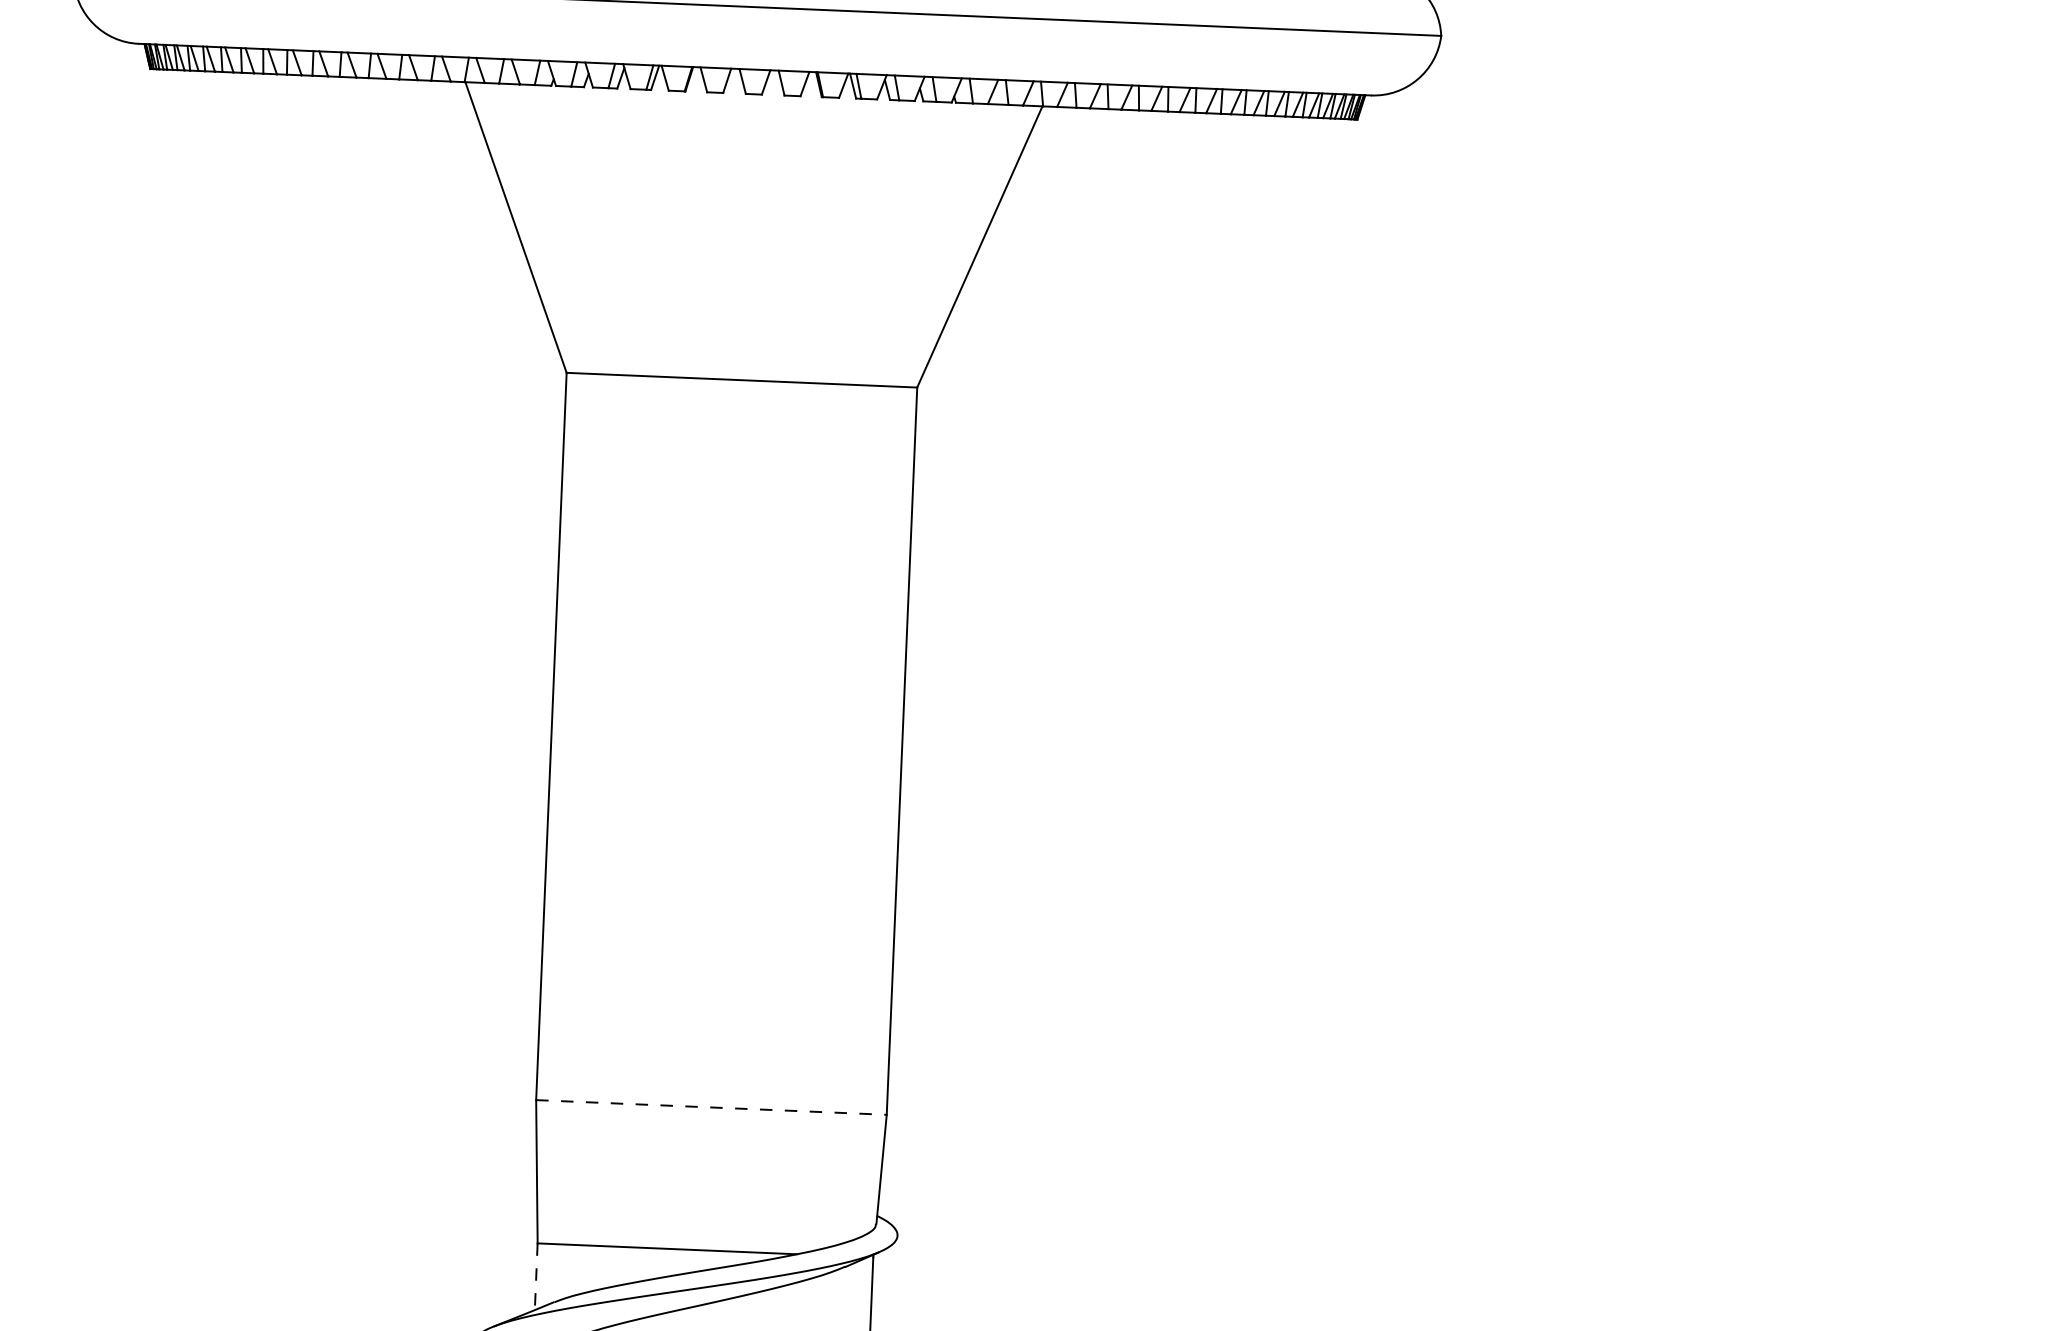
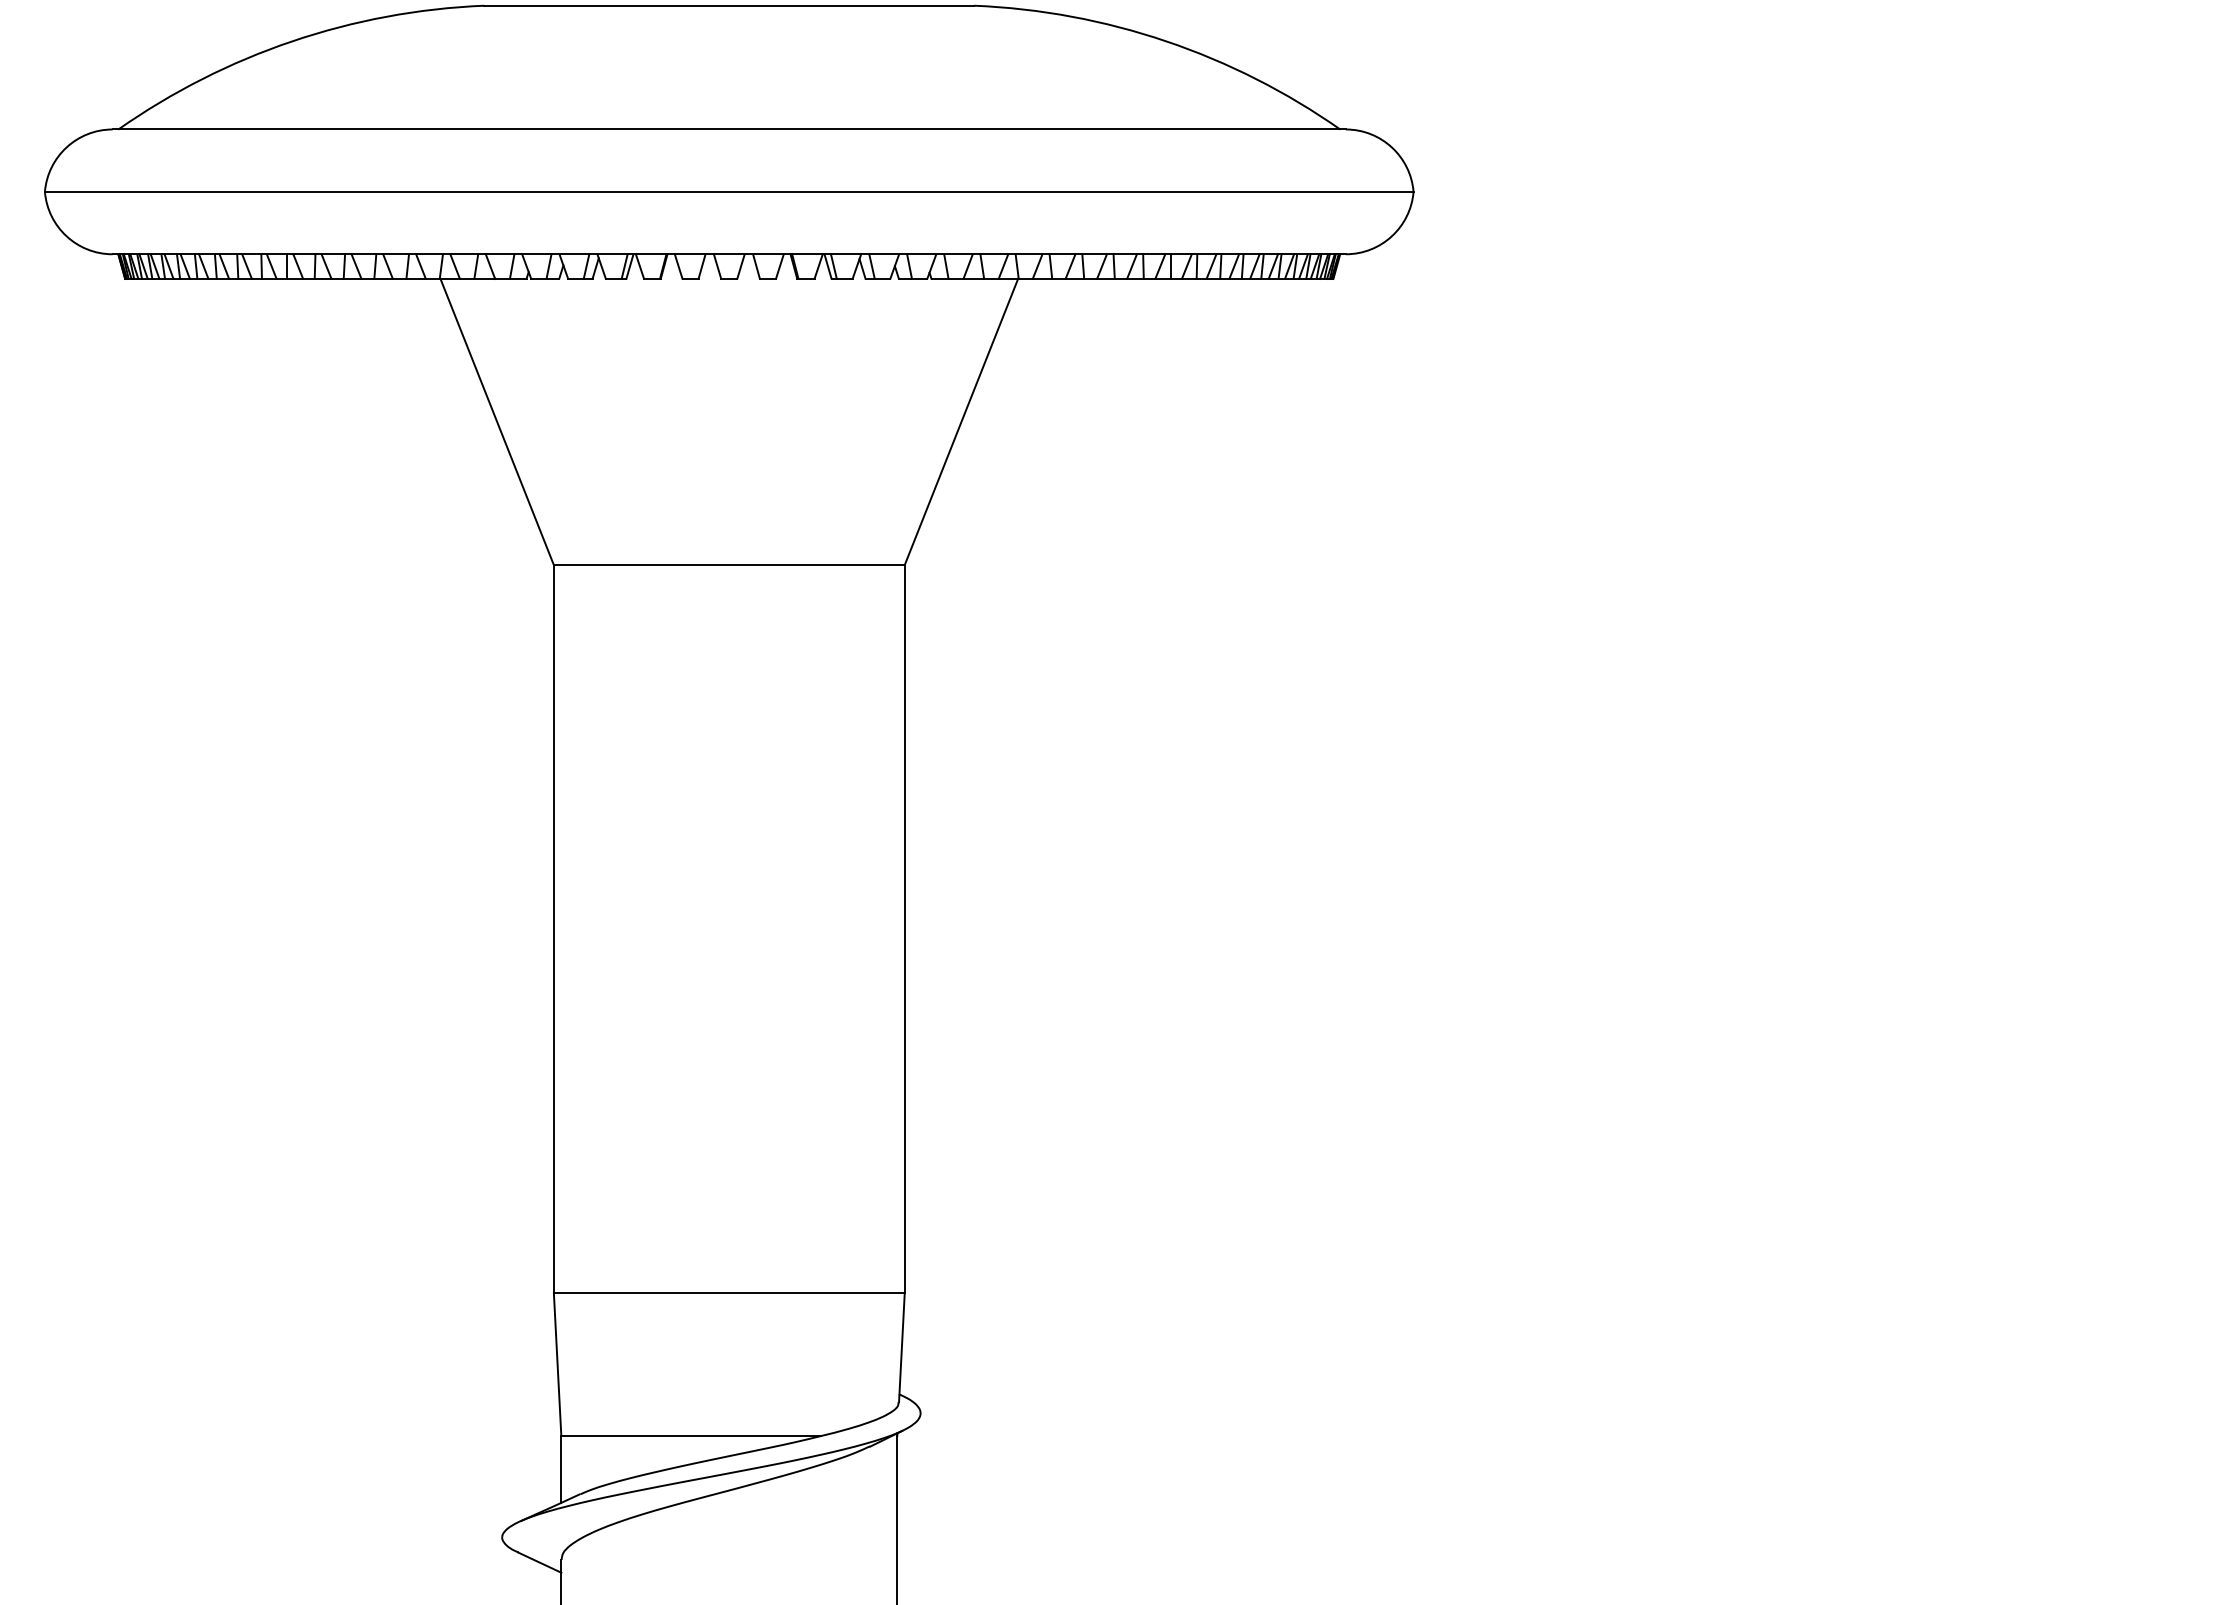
line: (711, 1107) -> (729, 1293), dashed -> solid
line: (536, 1276) -> (561, 1469), dashed -> solid

